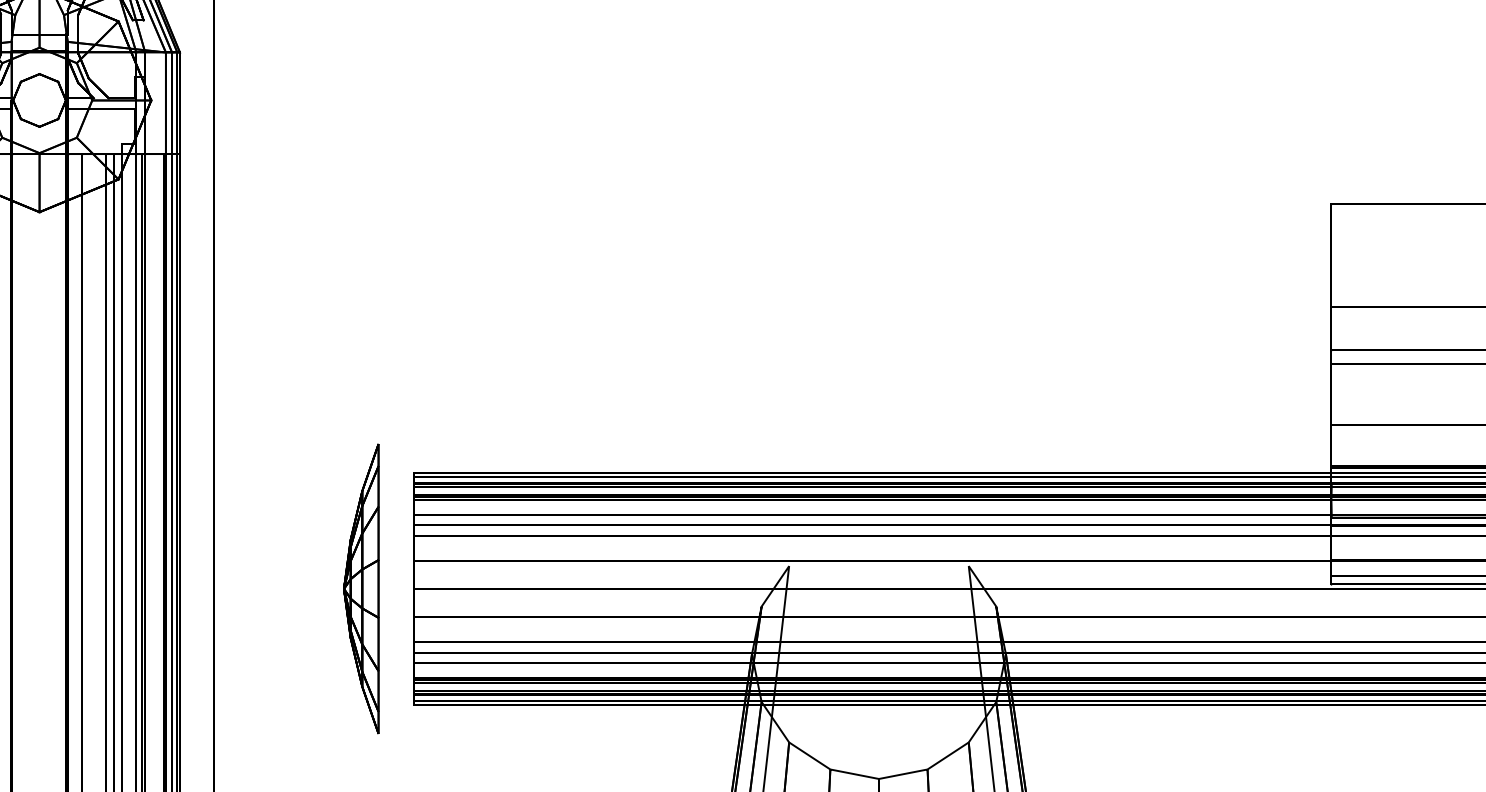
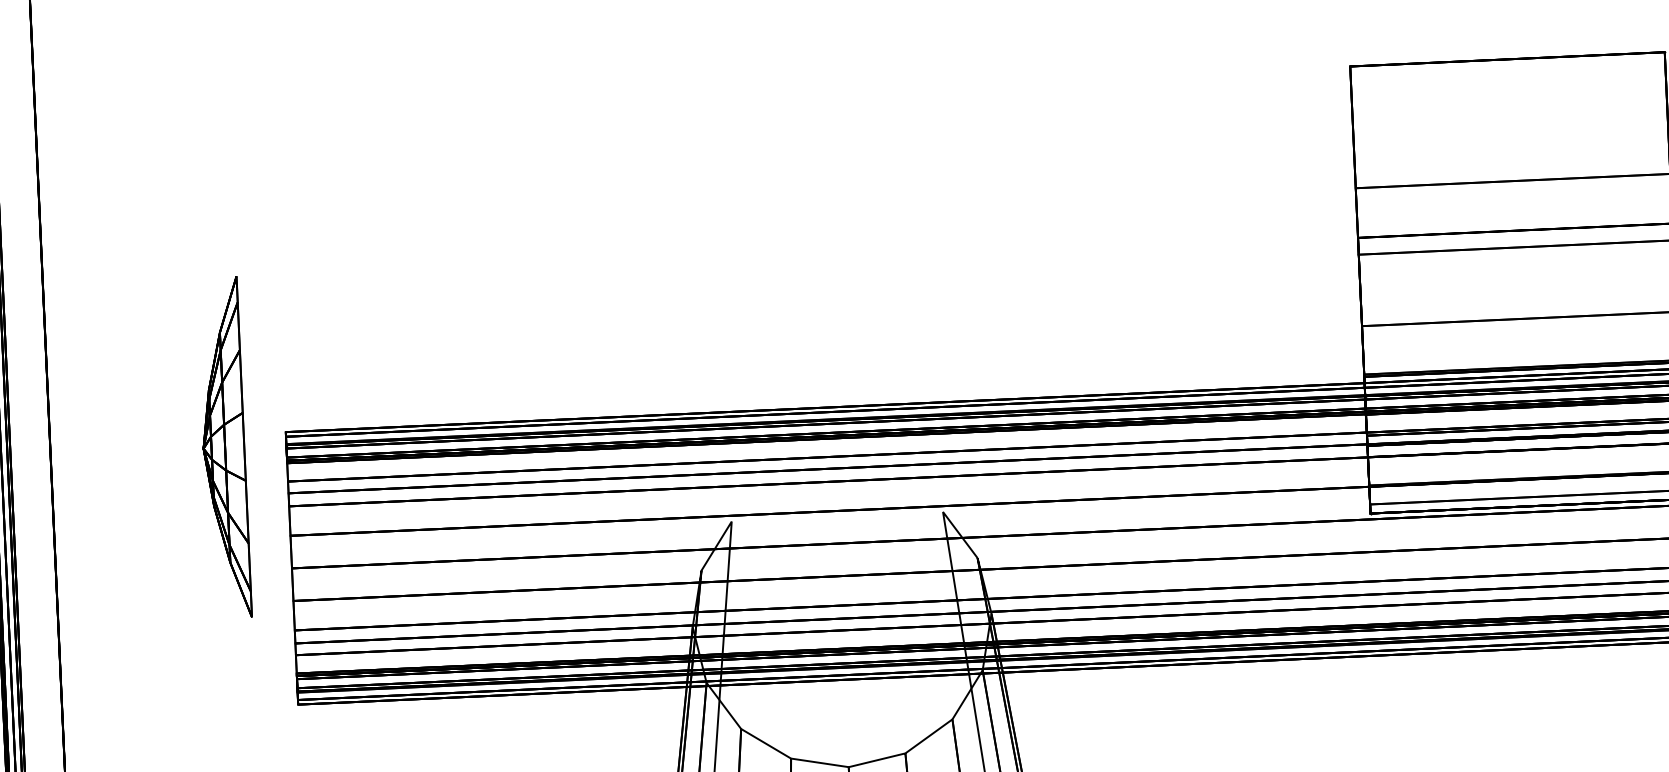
part: (361, 588) -> (224, 447), moved

